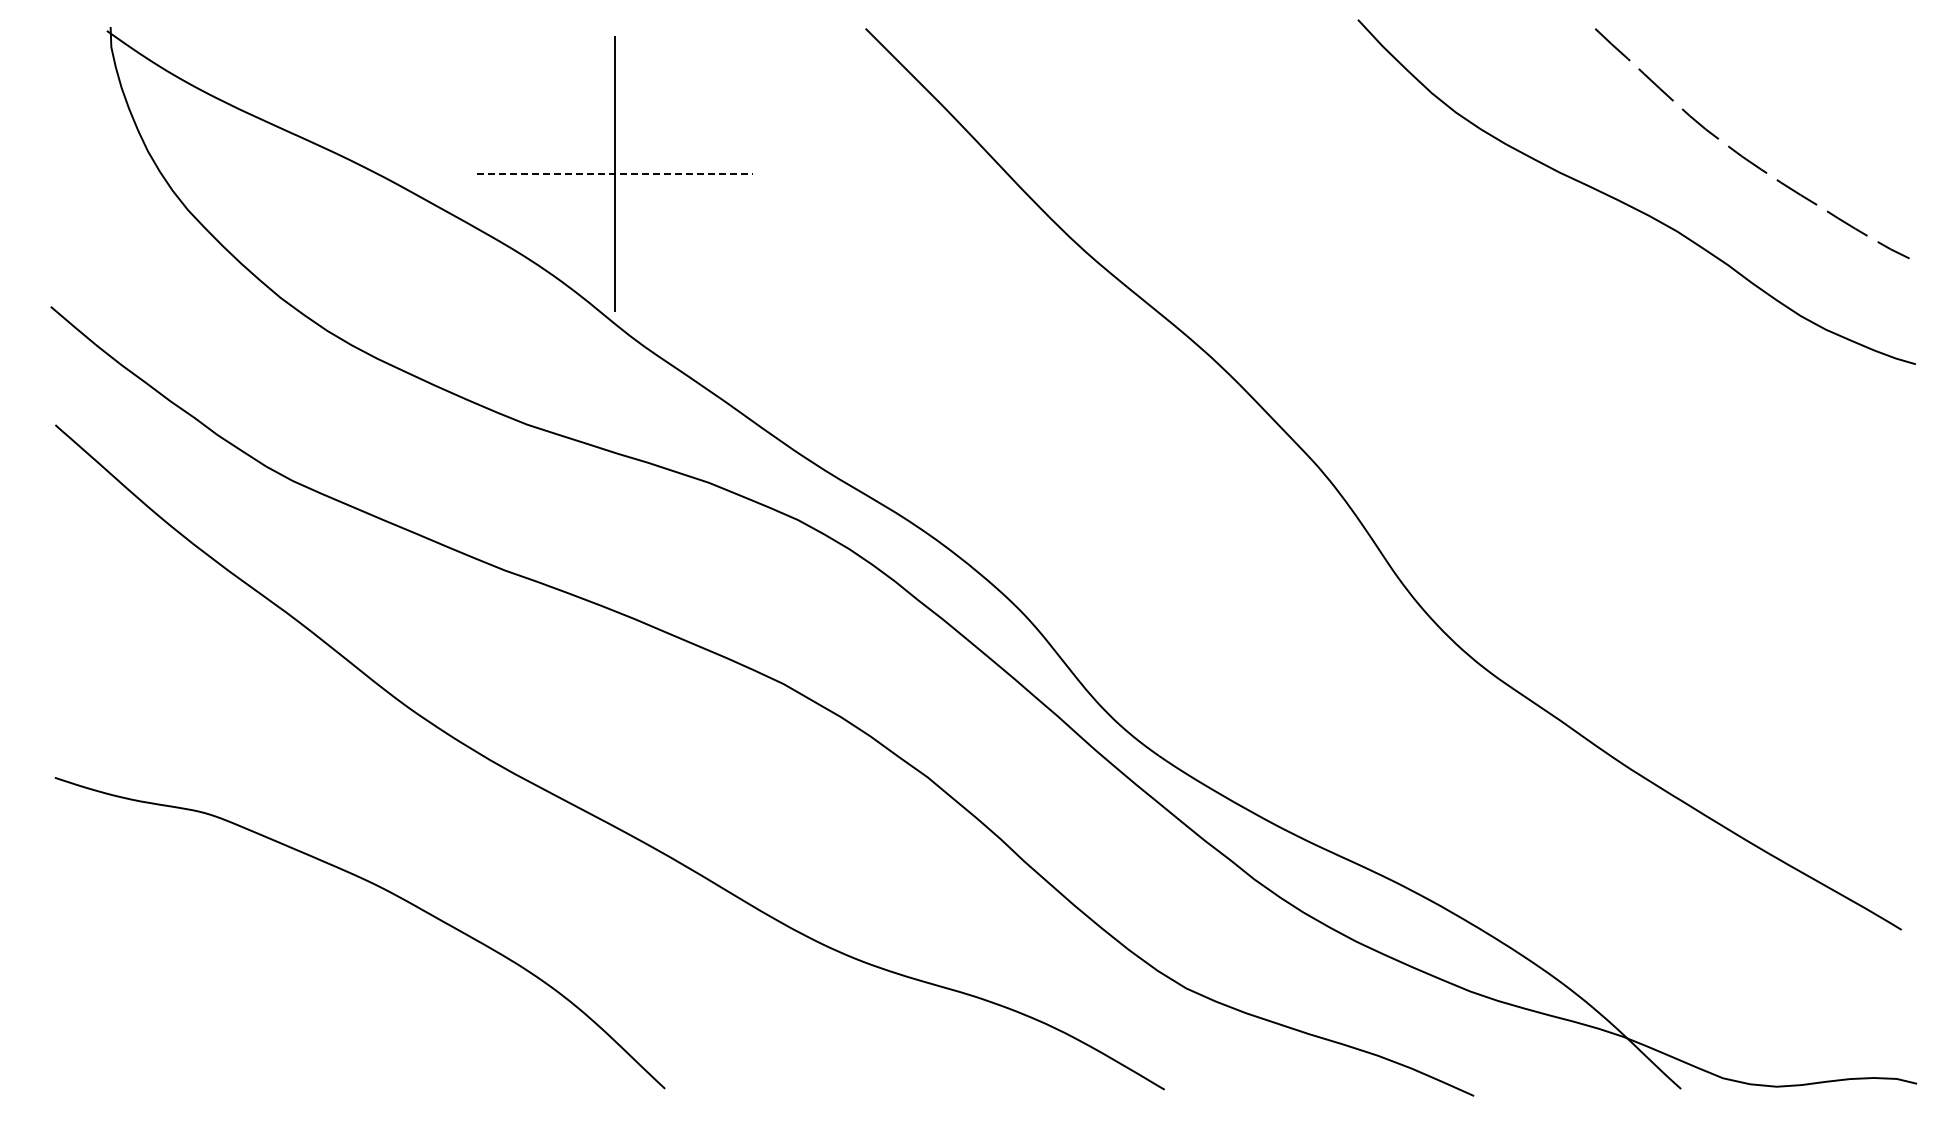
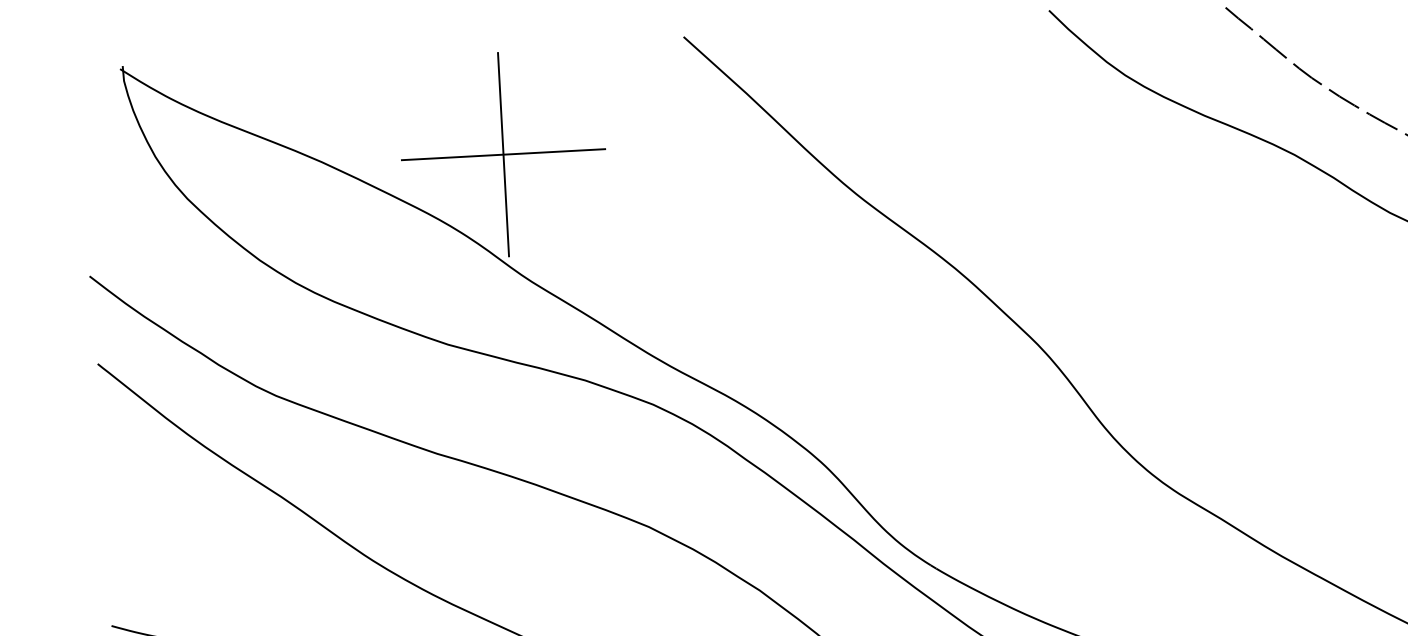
line: (615, 173) -> (503, 154), dashed -> solid

